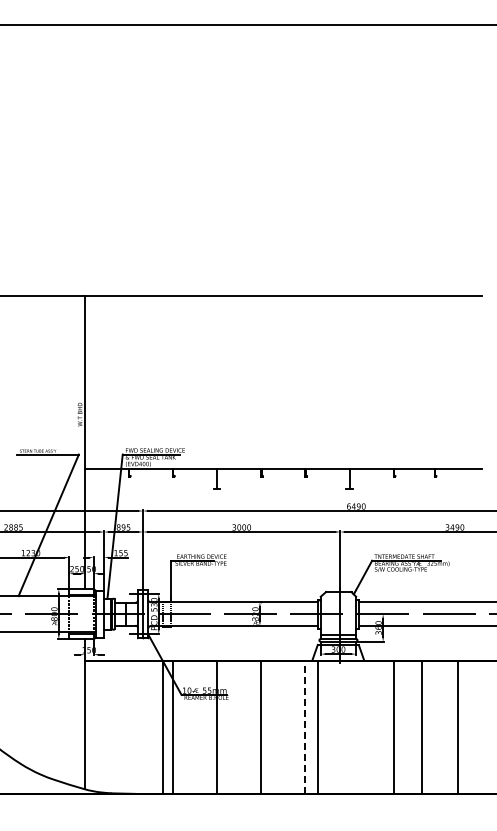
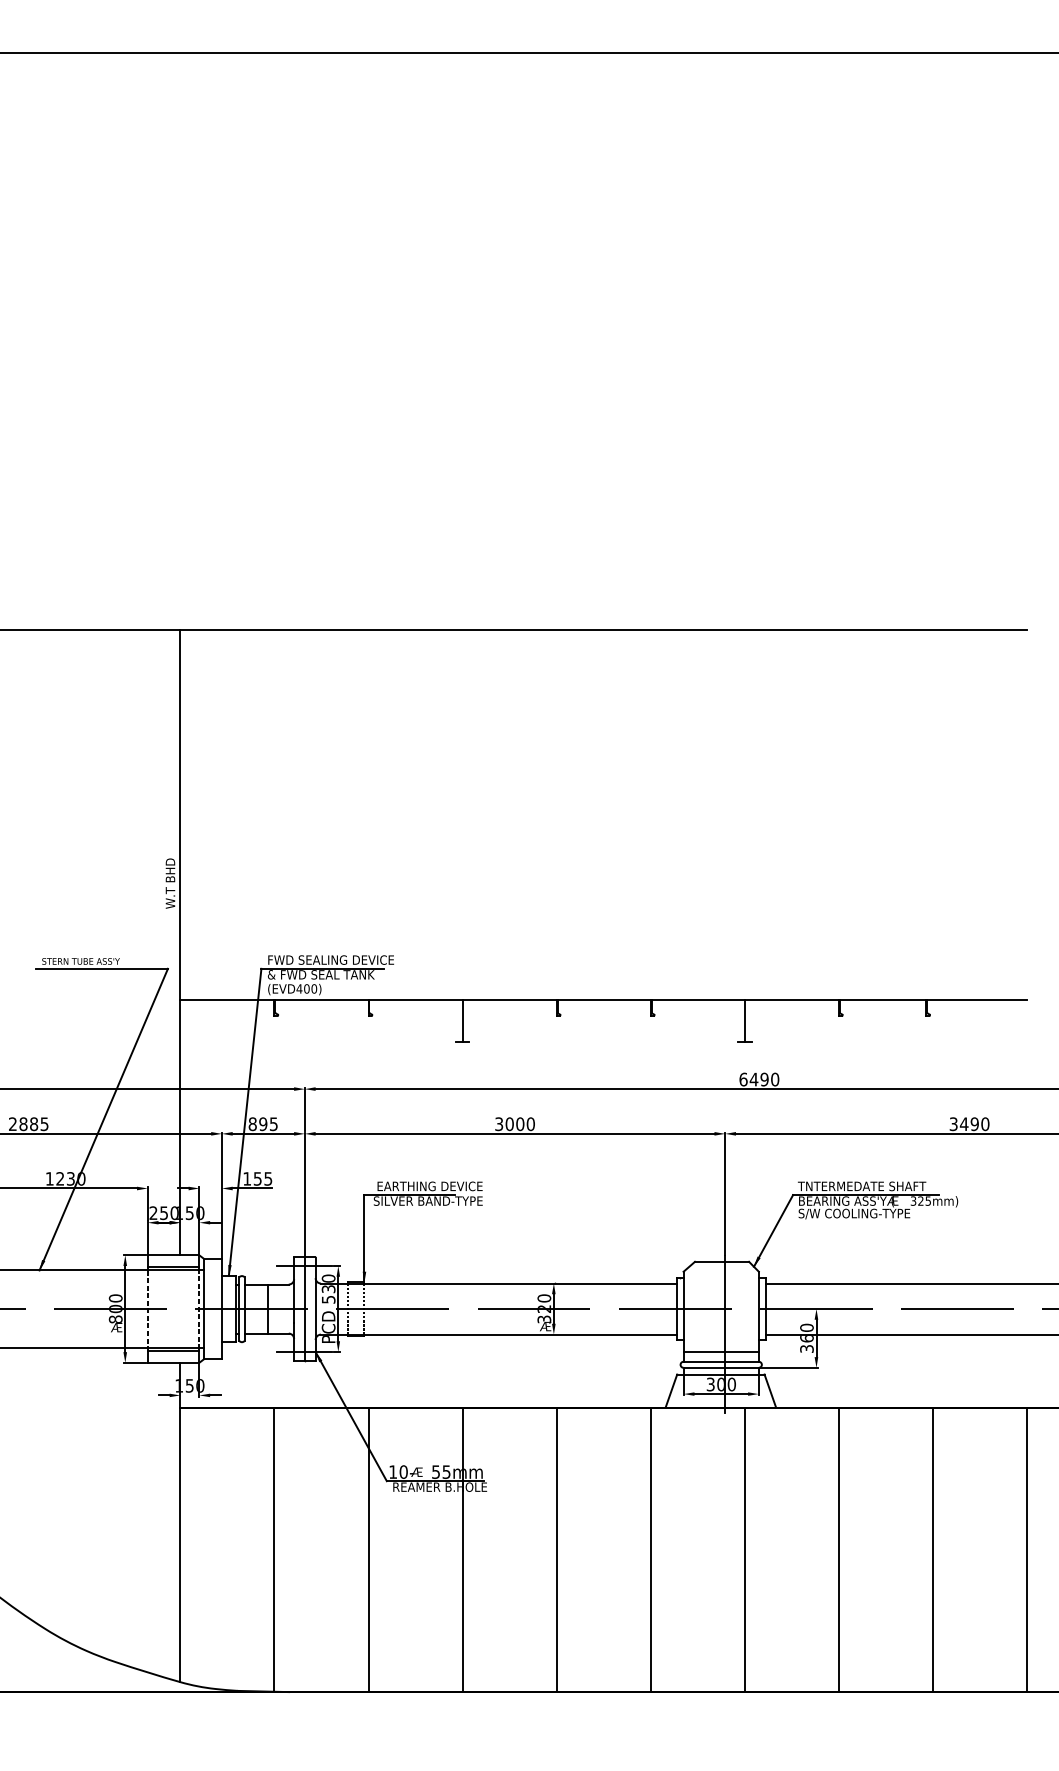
line: (162, 726) -> (273, 1548), moved
line: (317, 726) -> (744, 1548), moved
line: (421, 726) -> (932, 1548), moved
line: (457, 726) -> (1026, 1548), moved
line: (305, 727) -> (651, 1550), dashed -> solid

